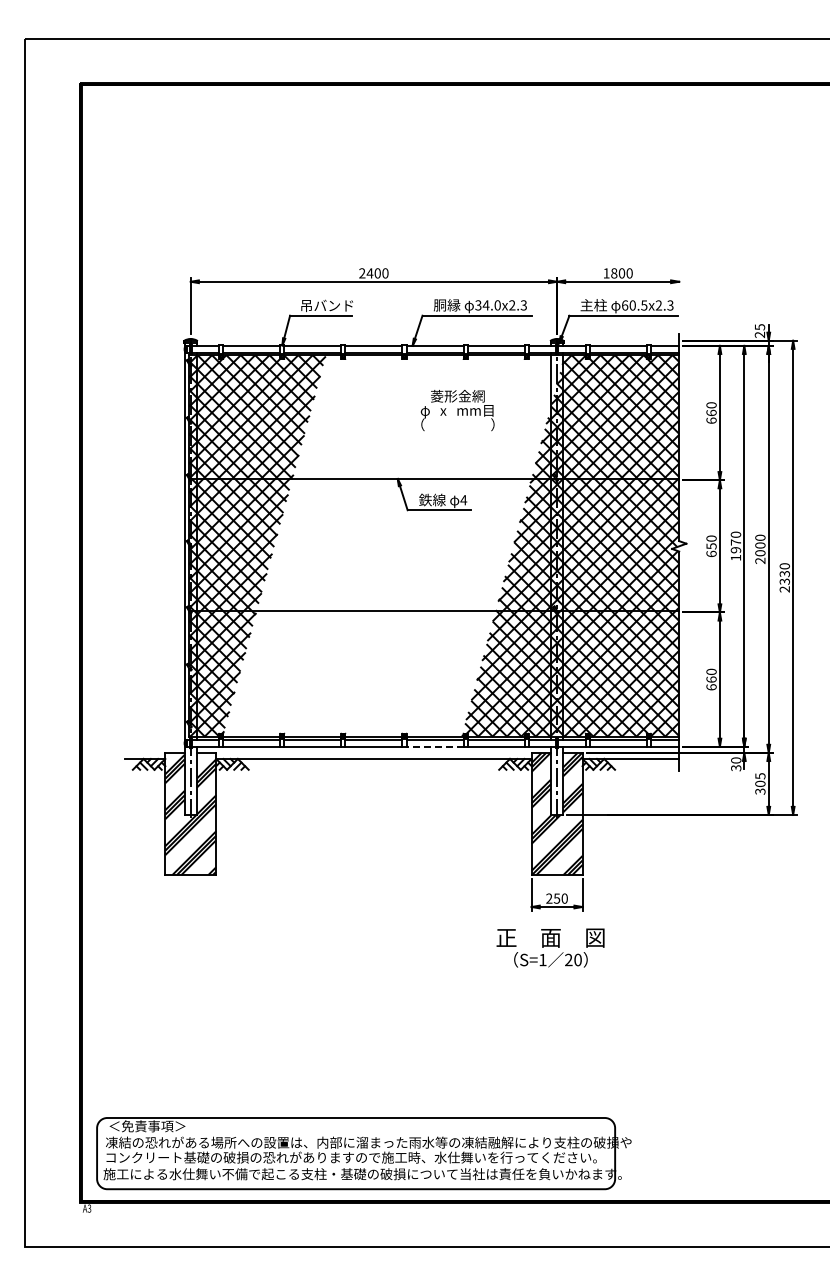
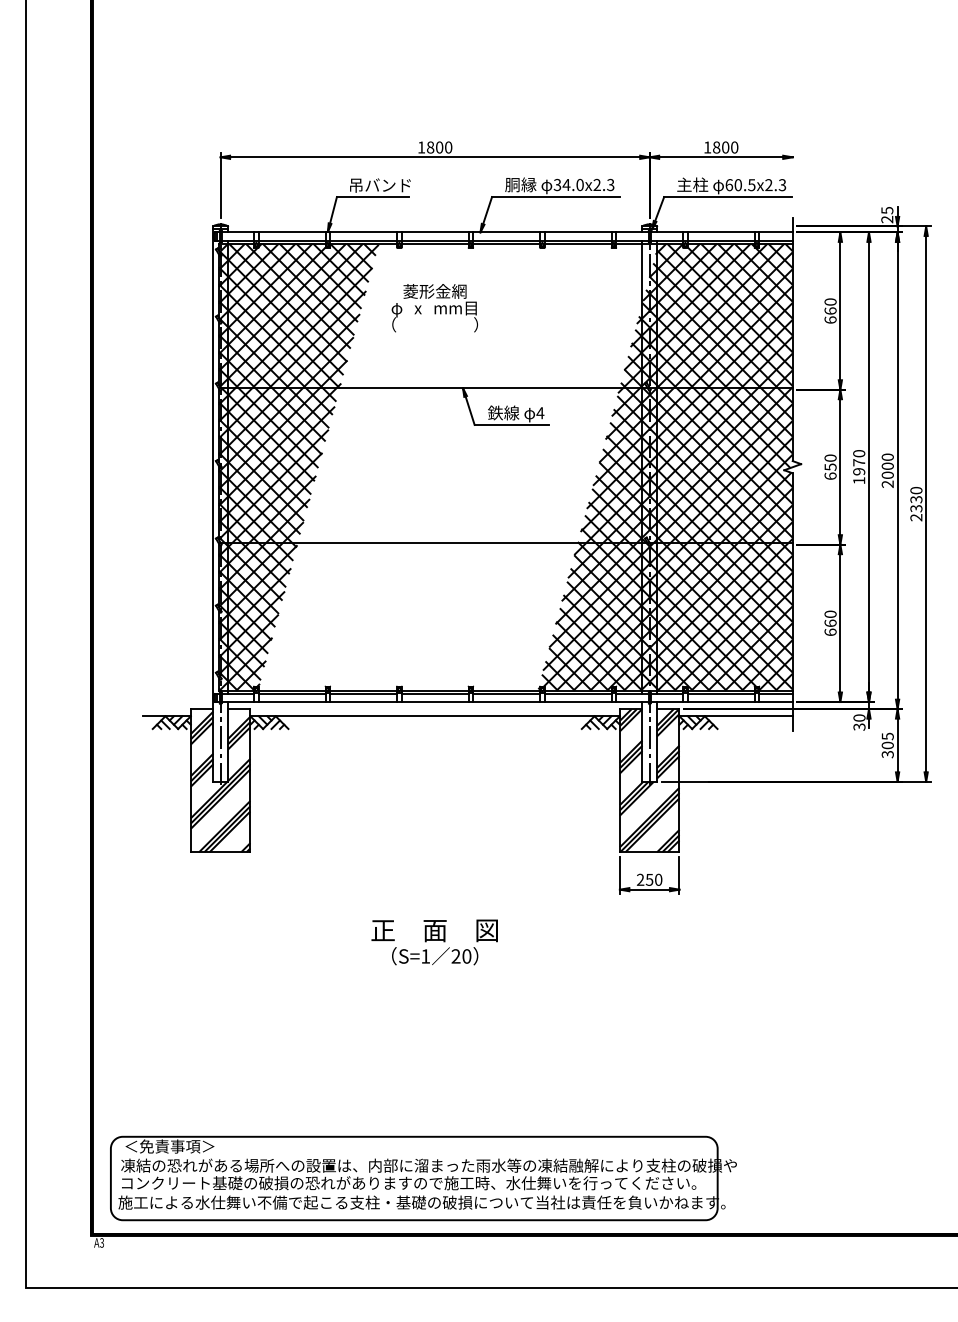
text: (366, 273) -> (426, 147), 2400 -> 1800
text: (457, 410) -> (434, 308), moved
line: (434, 746) -> (506, 701), dashed -> solid
text: (550, 947) -> (434, 941), moved

